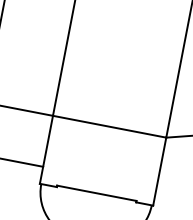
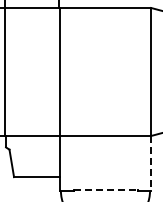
line: (160, 171) -> (151, 163), solid -> dashed
line: (96, 193) -> (105, 189), solid -> dashed

